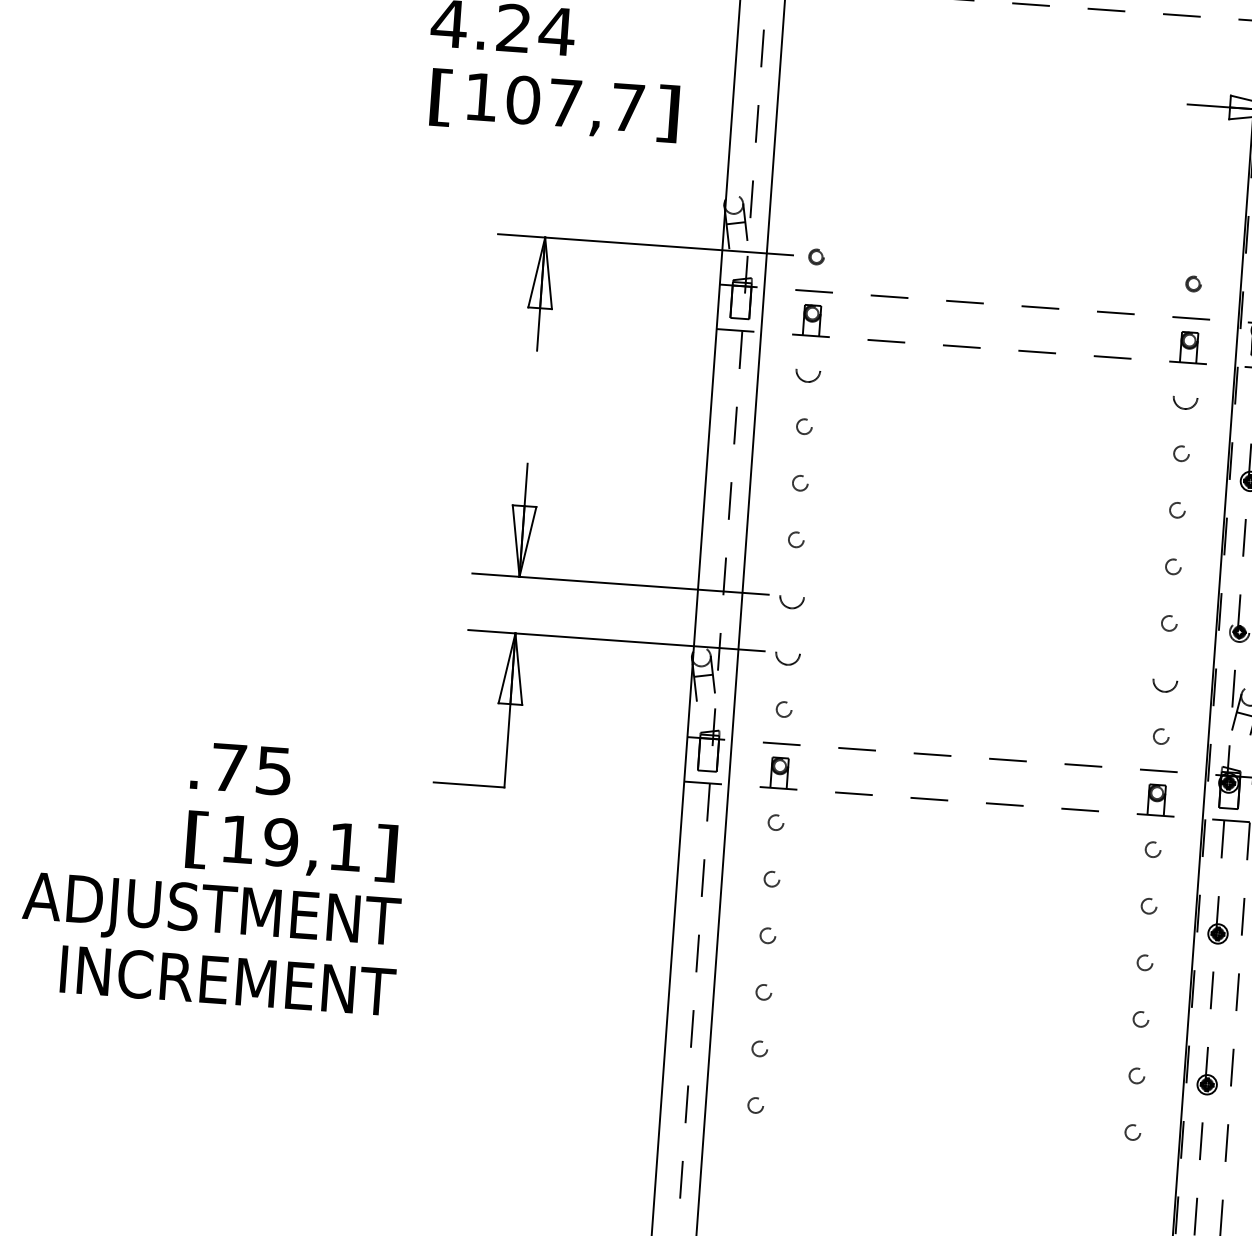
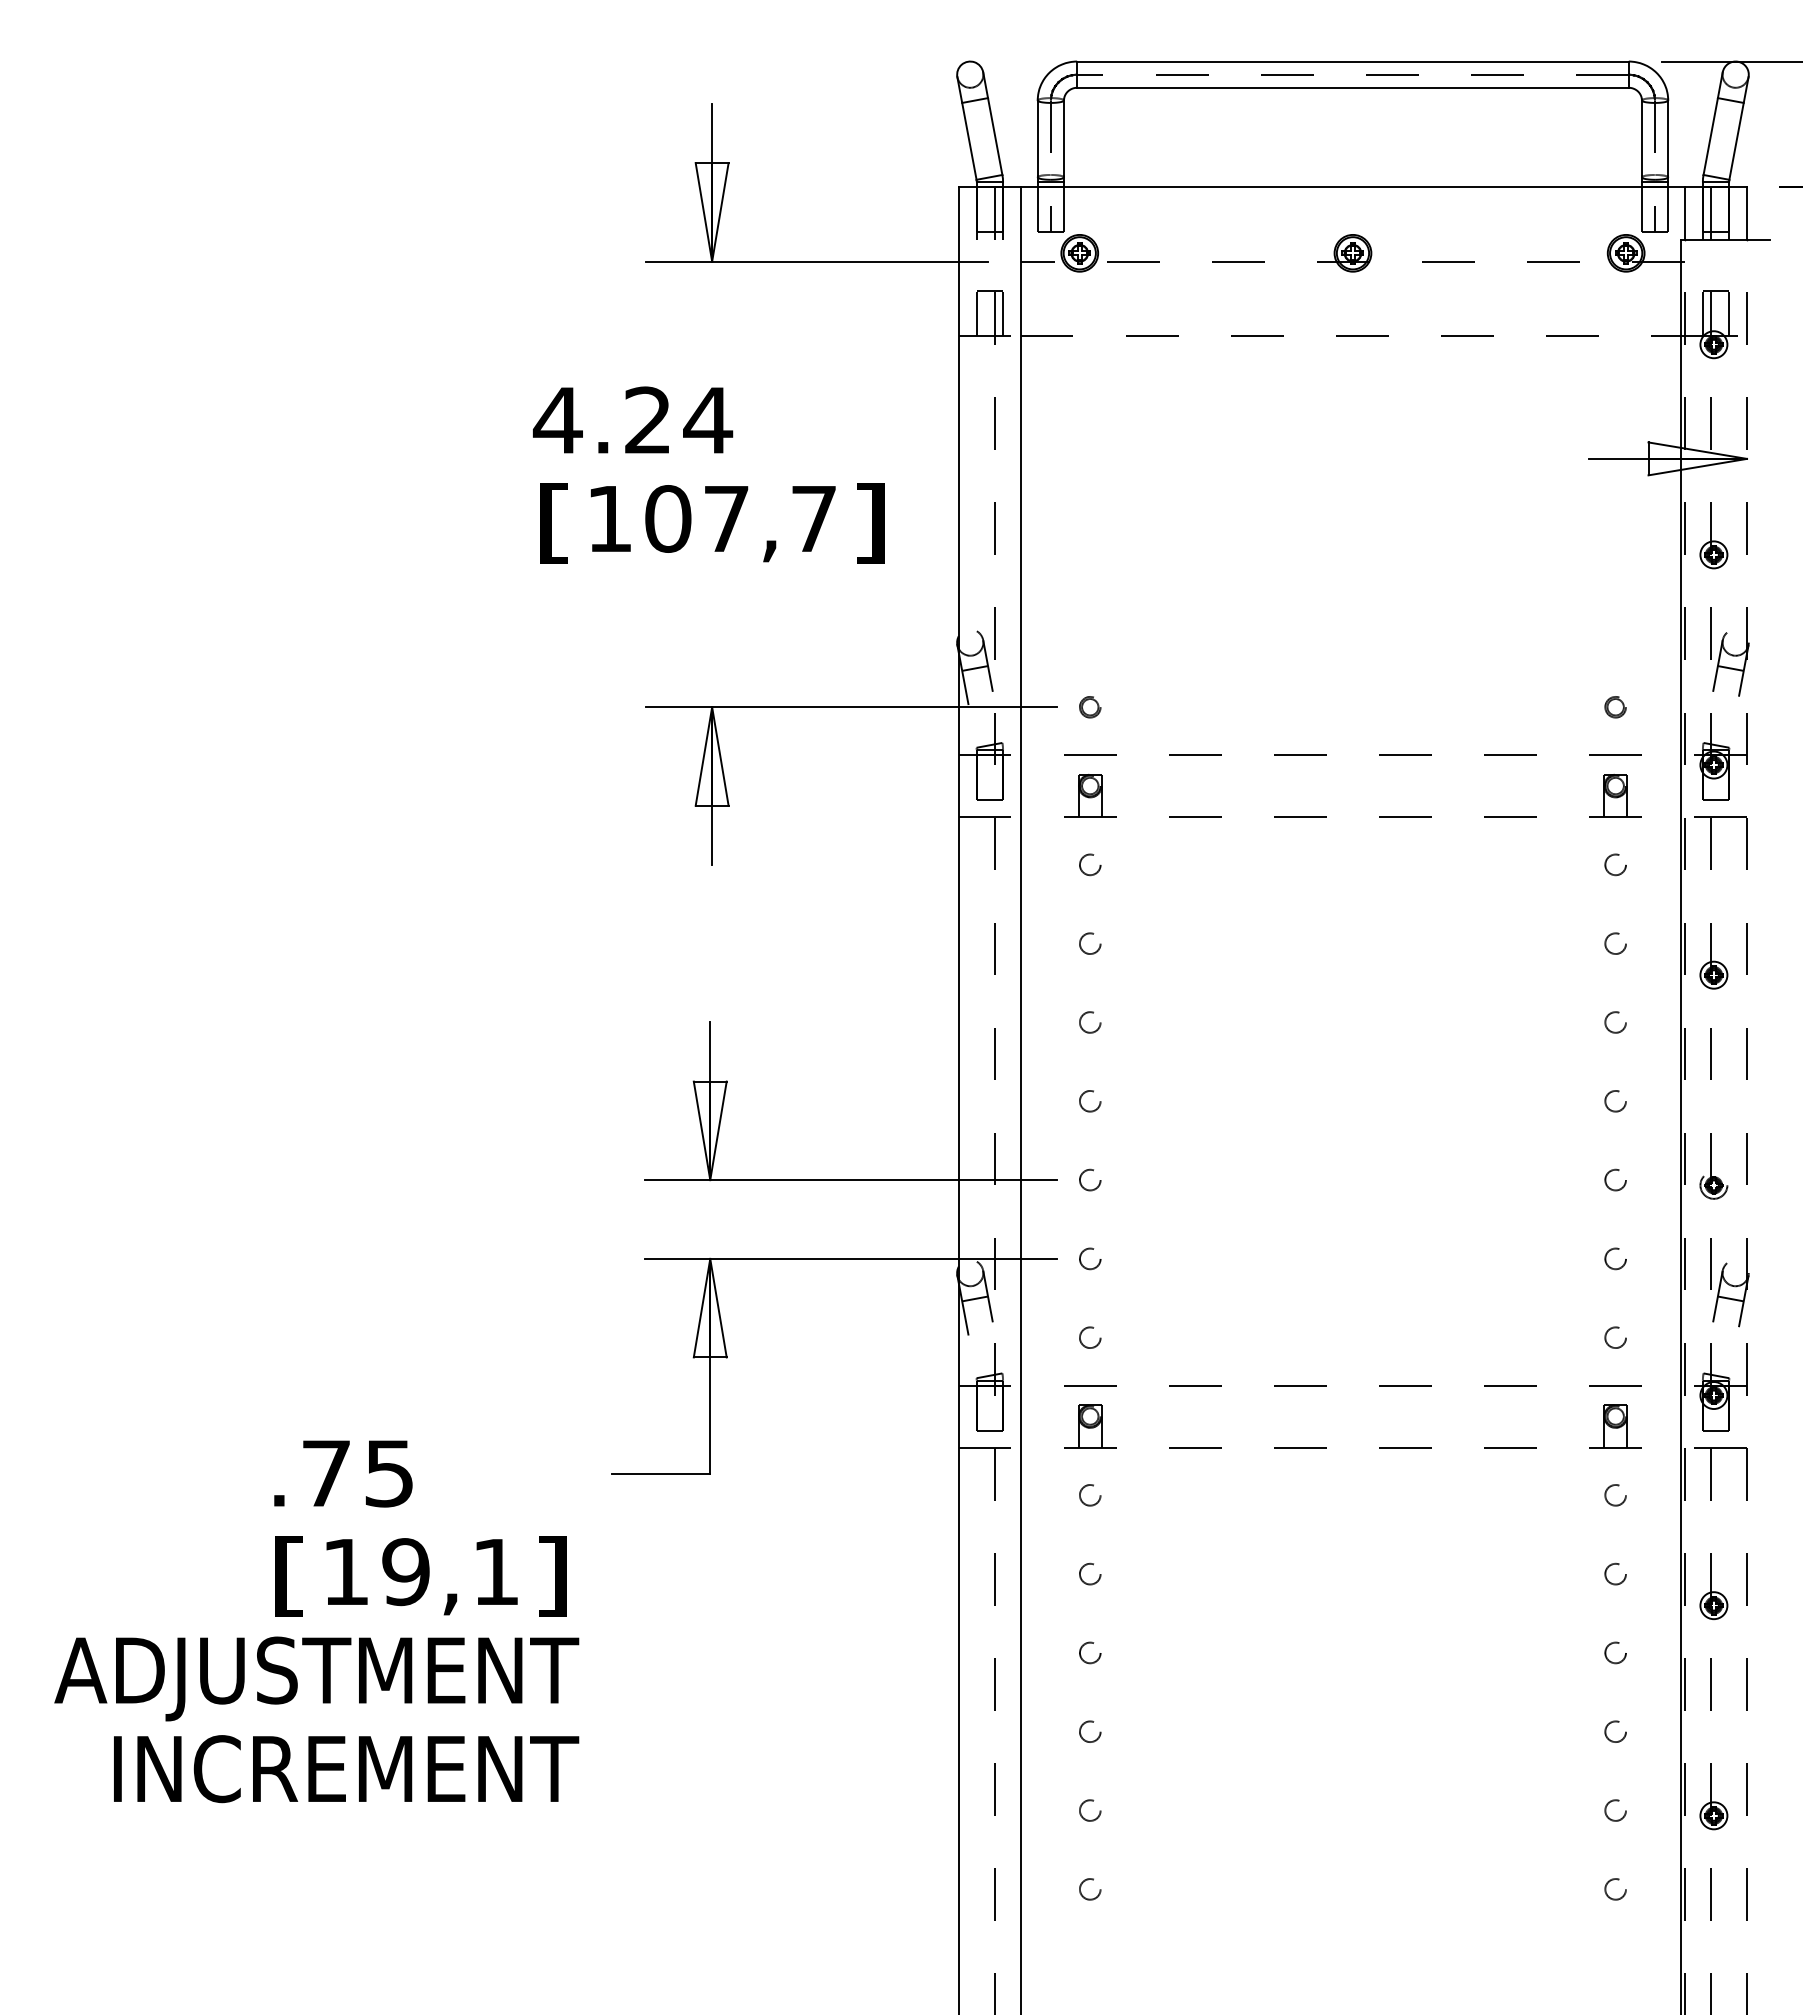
circle: (808, 369) -> (1090, 864), size x0.62
circle: (1185, 396) -> (1615, 864), size x0.62
circle: (792, 595) -> (1090, 1179), size x0.62
circle: (788, 652) -> (1090, 1258), size x0.62
circle: (1165, 679) -> (1615, 1258), size x0.62

